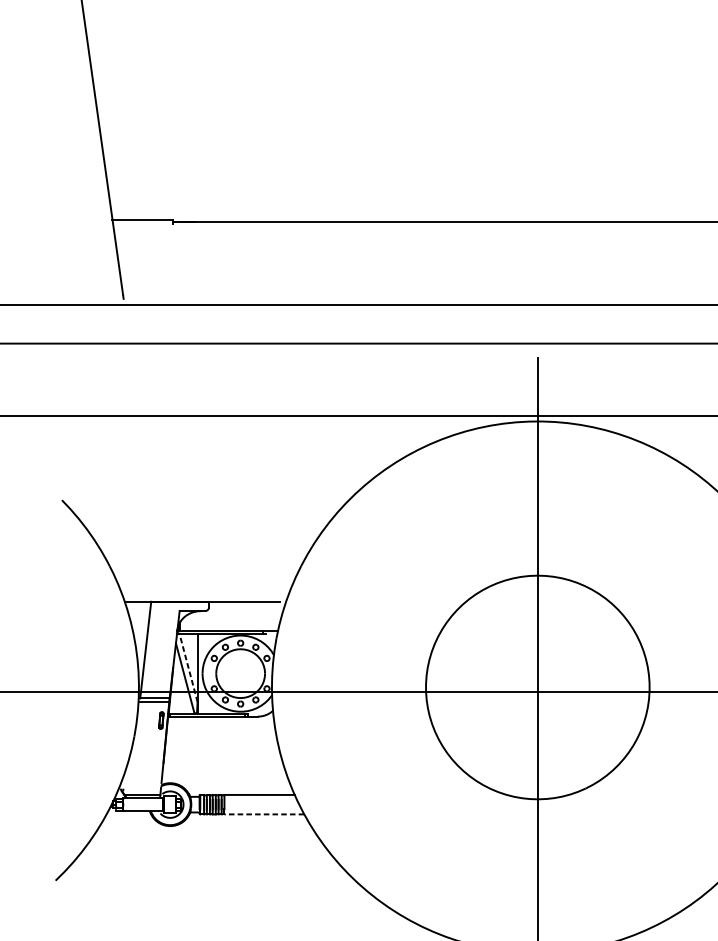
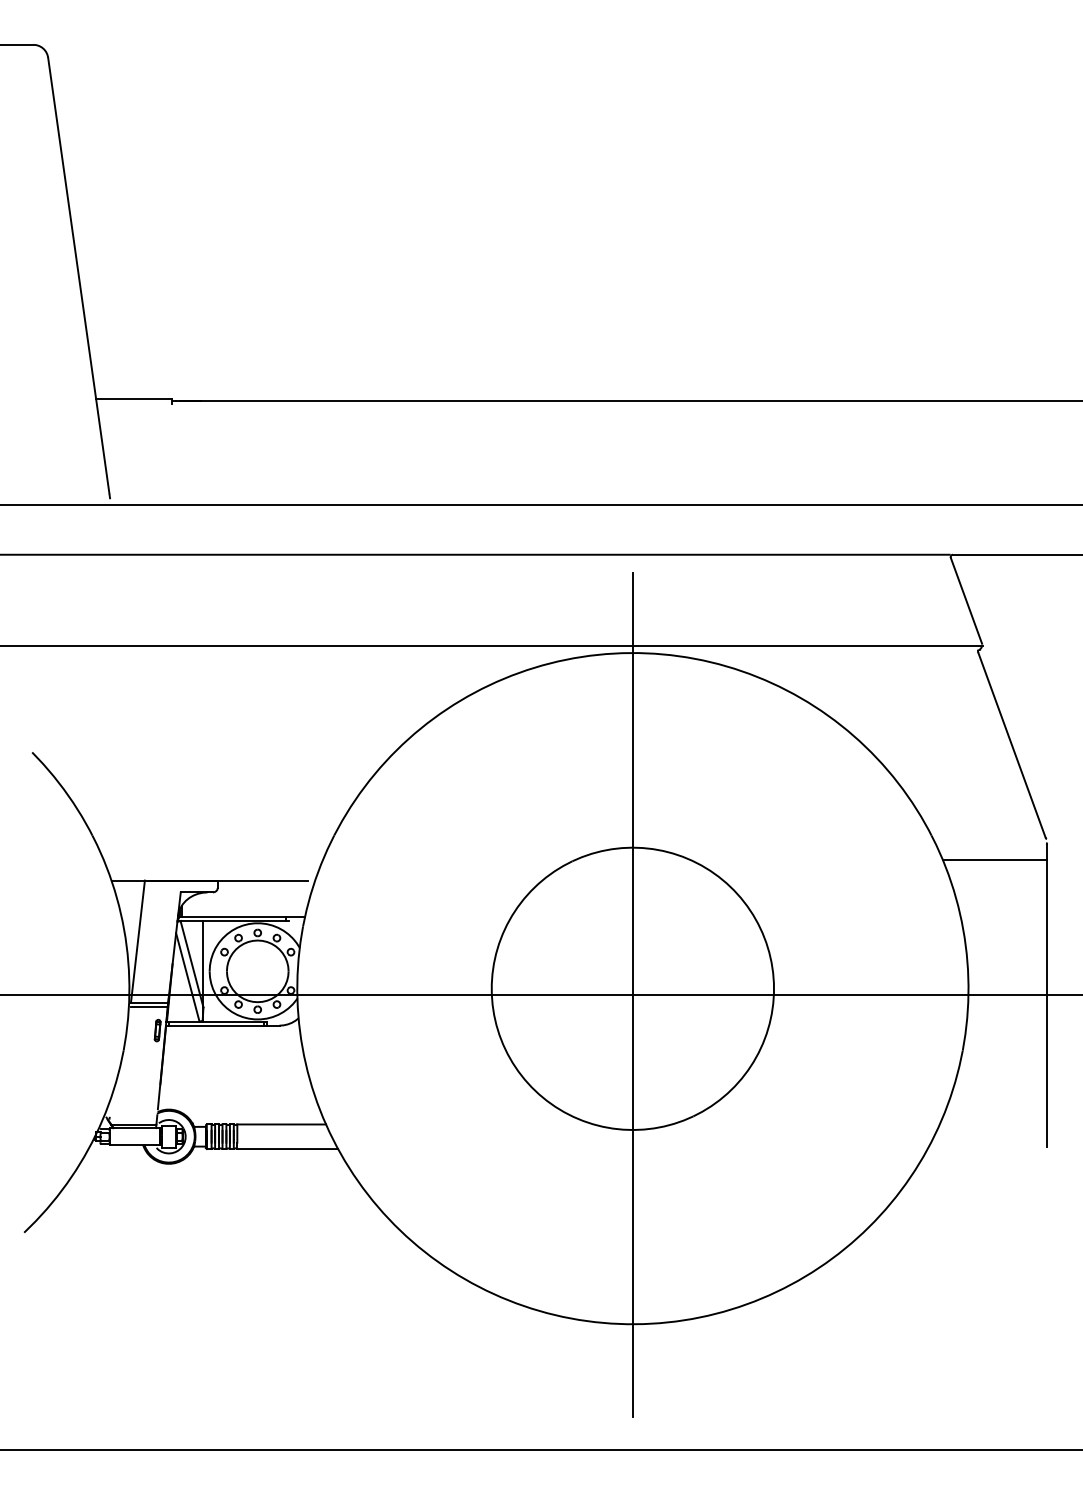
line: (188, 668) -> (192, 964), dashed -> solid
line: (264, 814) -> (287, 1149), dashed -> solid

